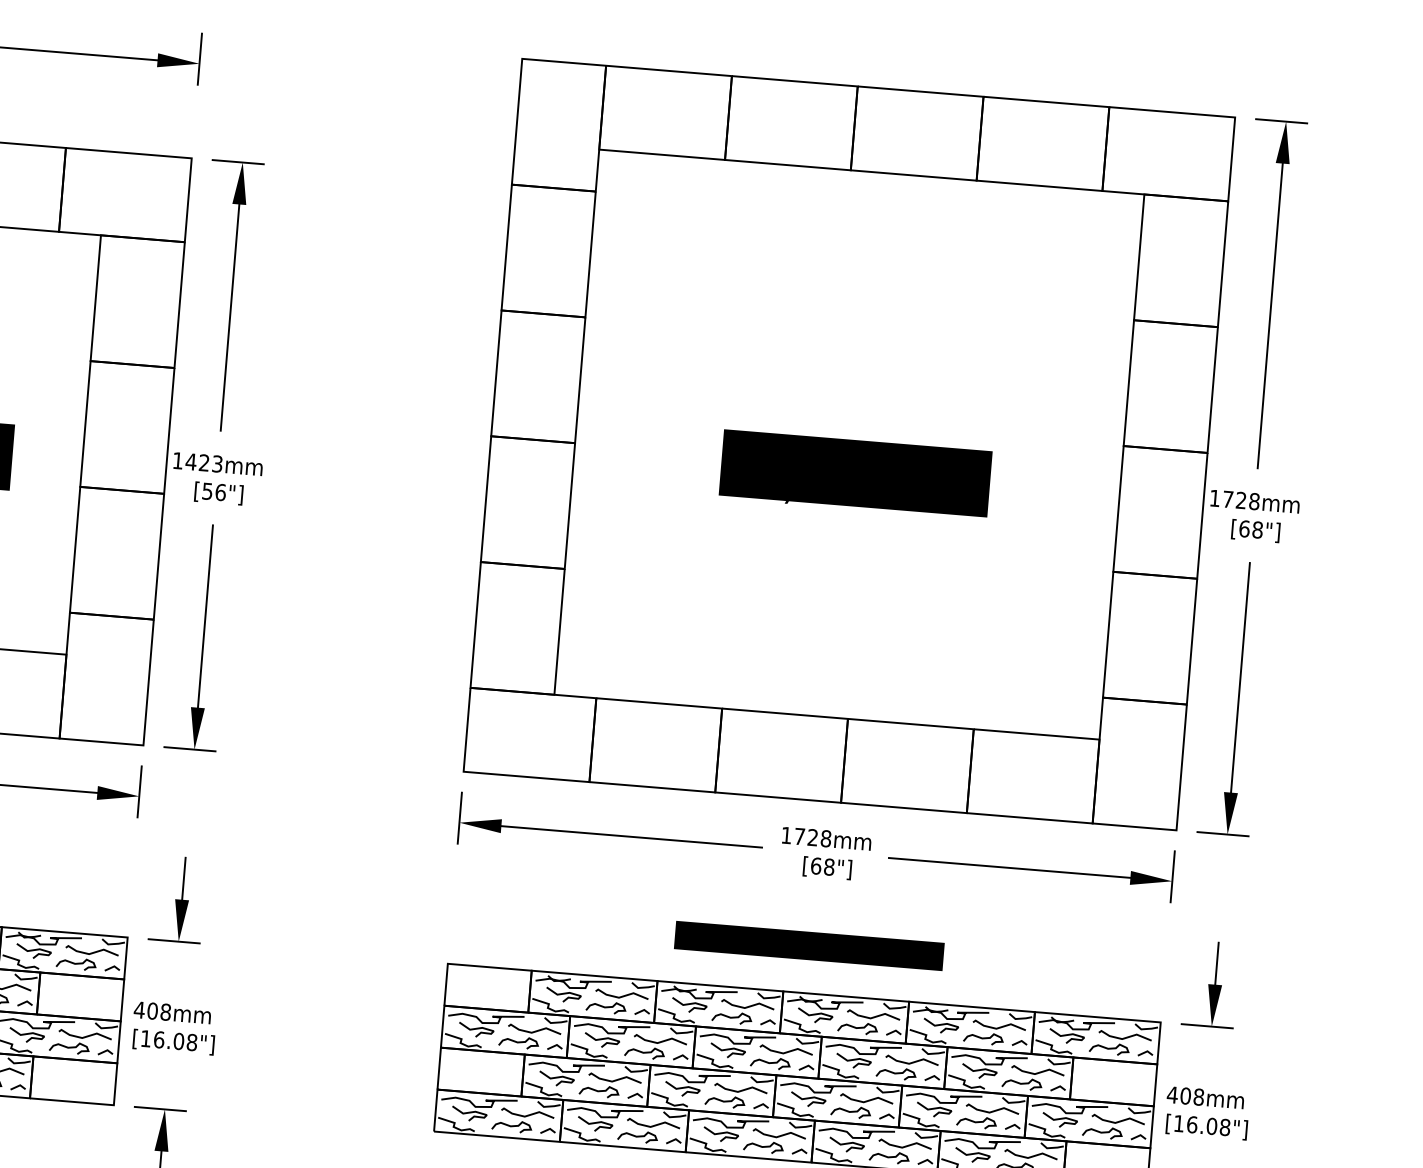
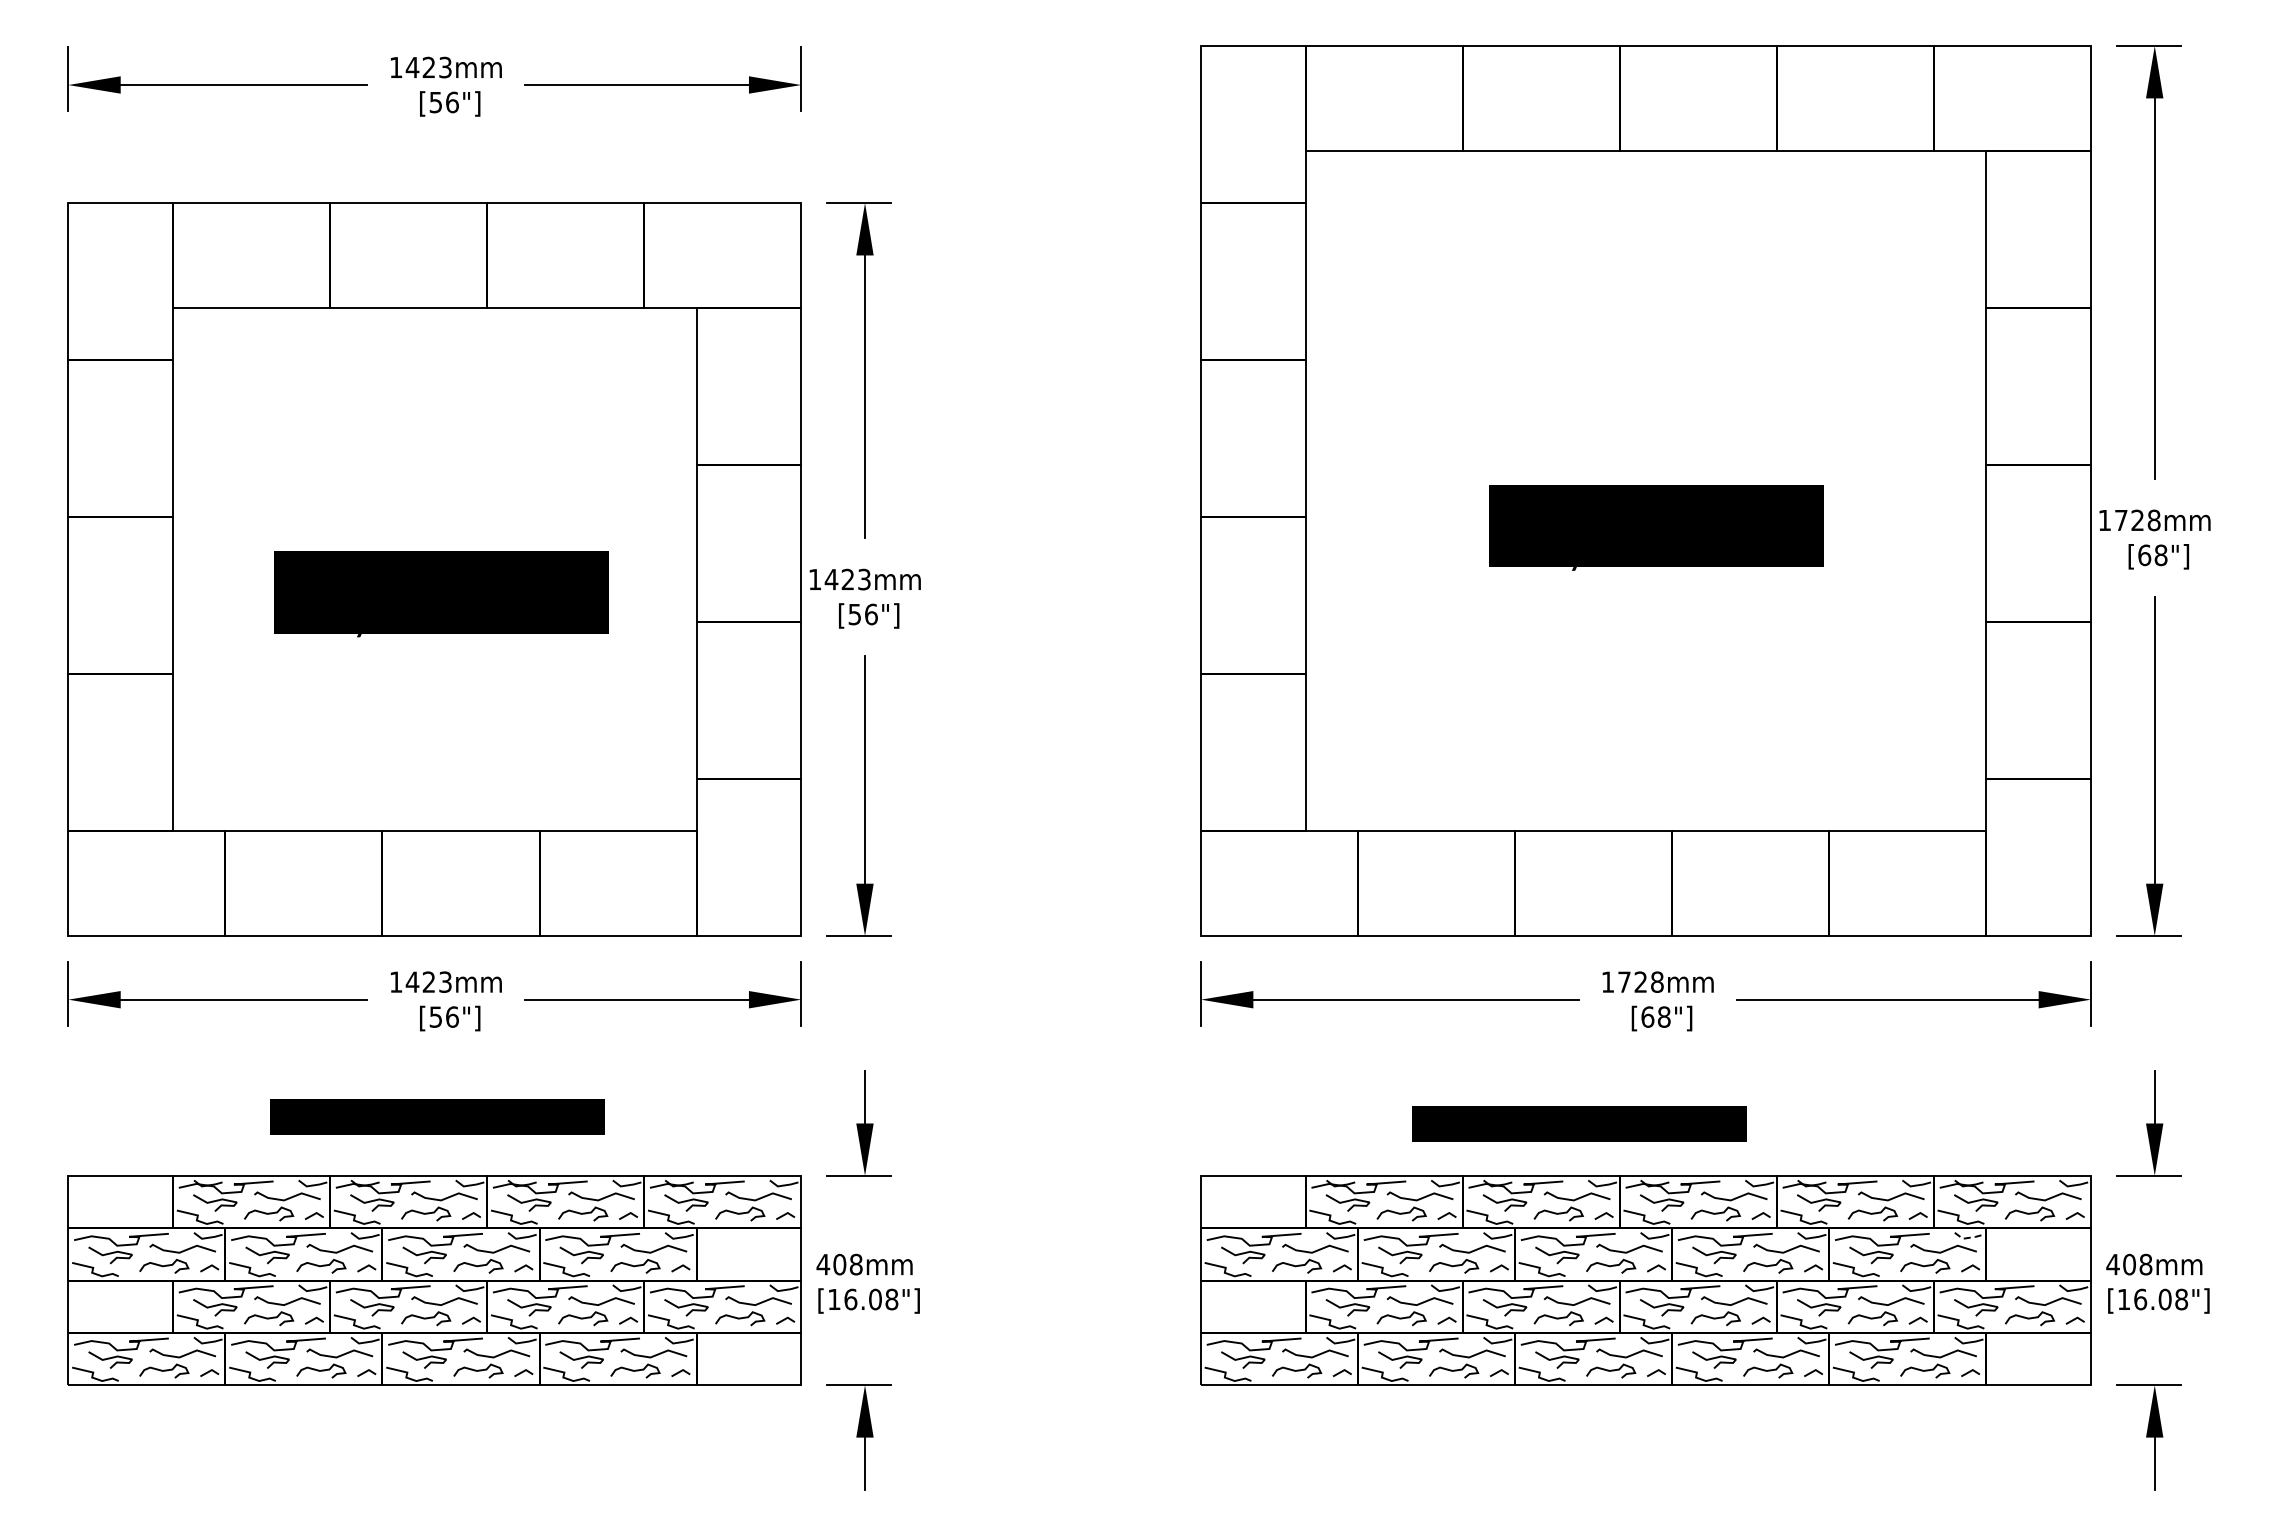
text: (809, 945) -> (1579, 1123), moved
line: (1058, 1063) -> (1968, 1237), solid -> dashed

